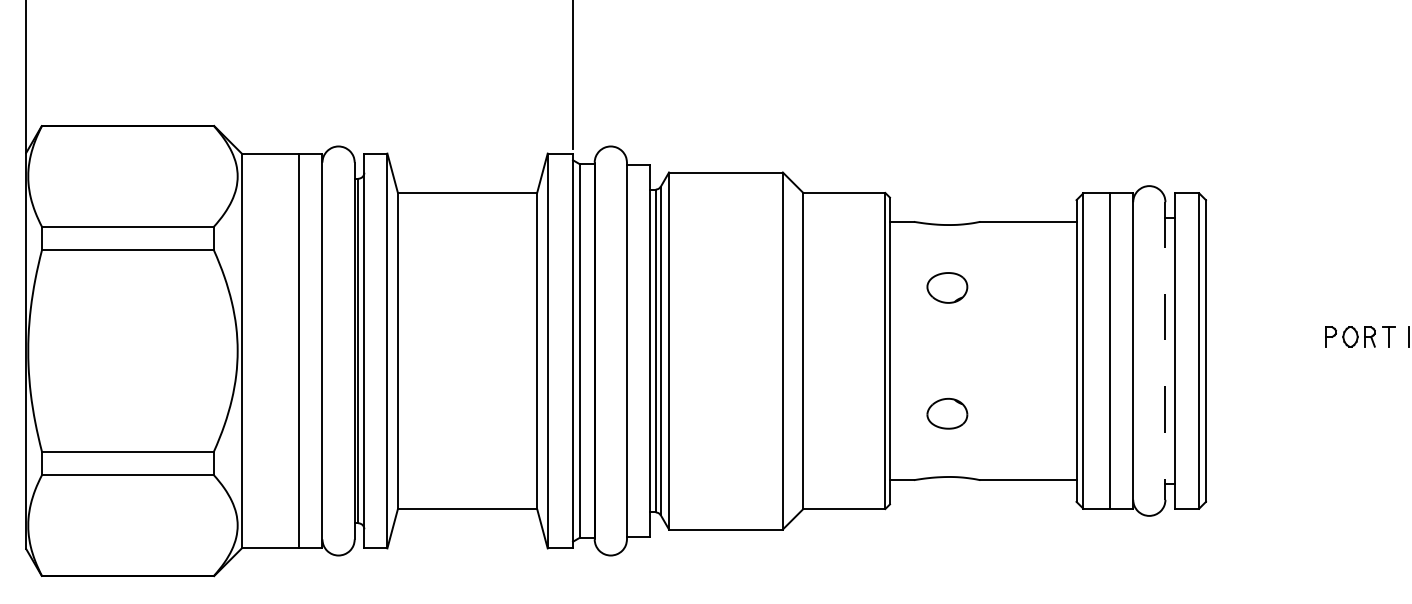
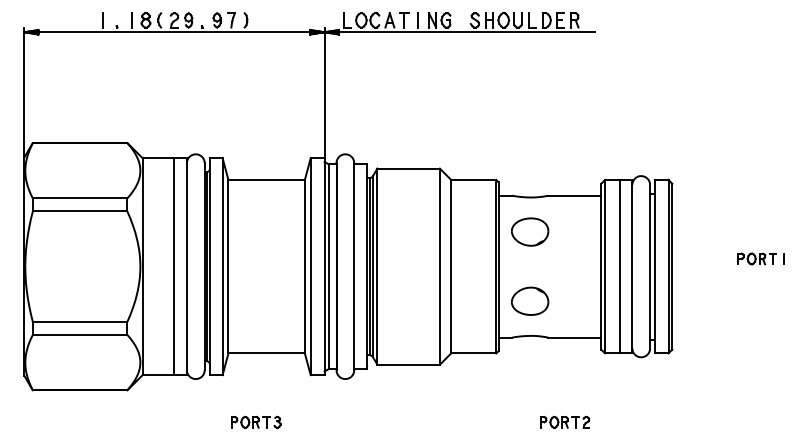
part: (947, 286) -> (530, 231), size x1.67
line: (1166, 350) -> (650, 266), dashed -> solid
part: (947, 412) -> (530, 300), size x1.67

